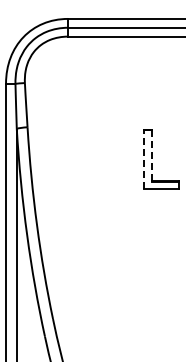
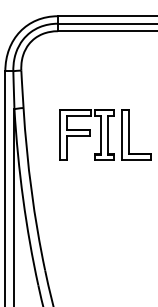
line: (152, 156) -> (129, 132), dashed -> solid
part: (102, 159) -> (87, 135), added
line: (144, 159) -> (122, 135), dashed -> solid

